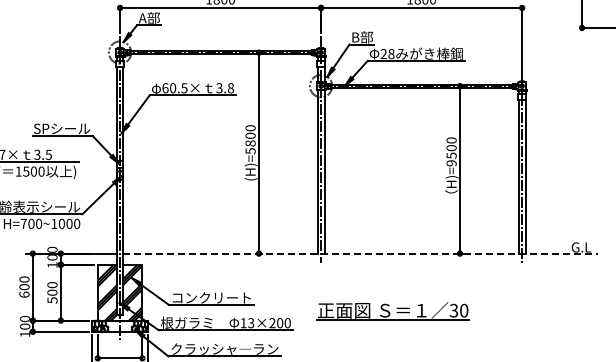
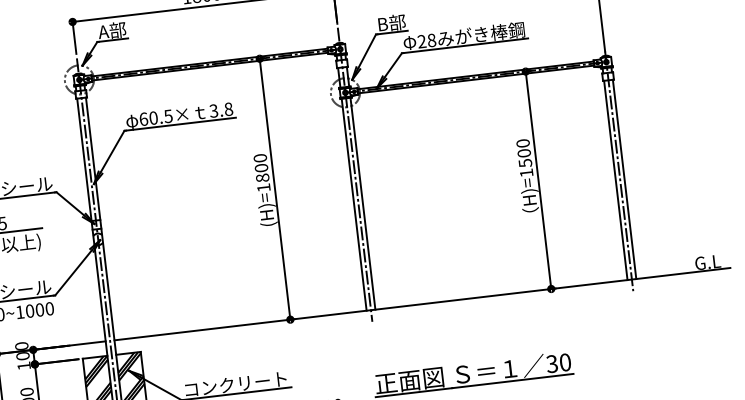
text: (250, 151) -> (263, 188), (H)=5800 -> (H)=1800
text: (451, 163) -> (526, 173), H)=9500 -> H)=1500
line: (361, 253) -> (423, 303), dashed -> solid

